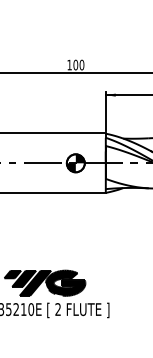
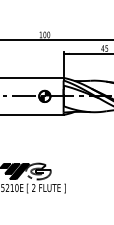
fill: (65, 283) -> (38, 171), removed

